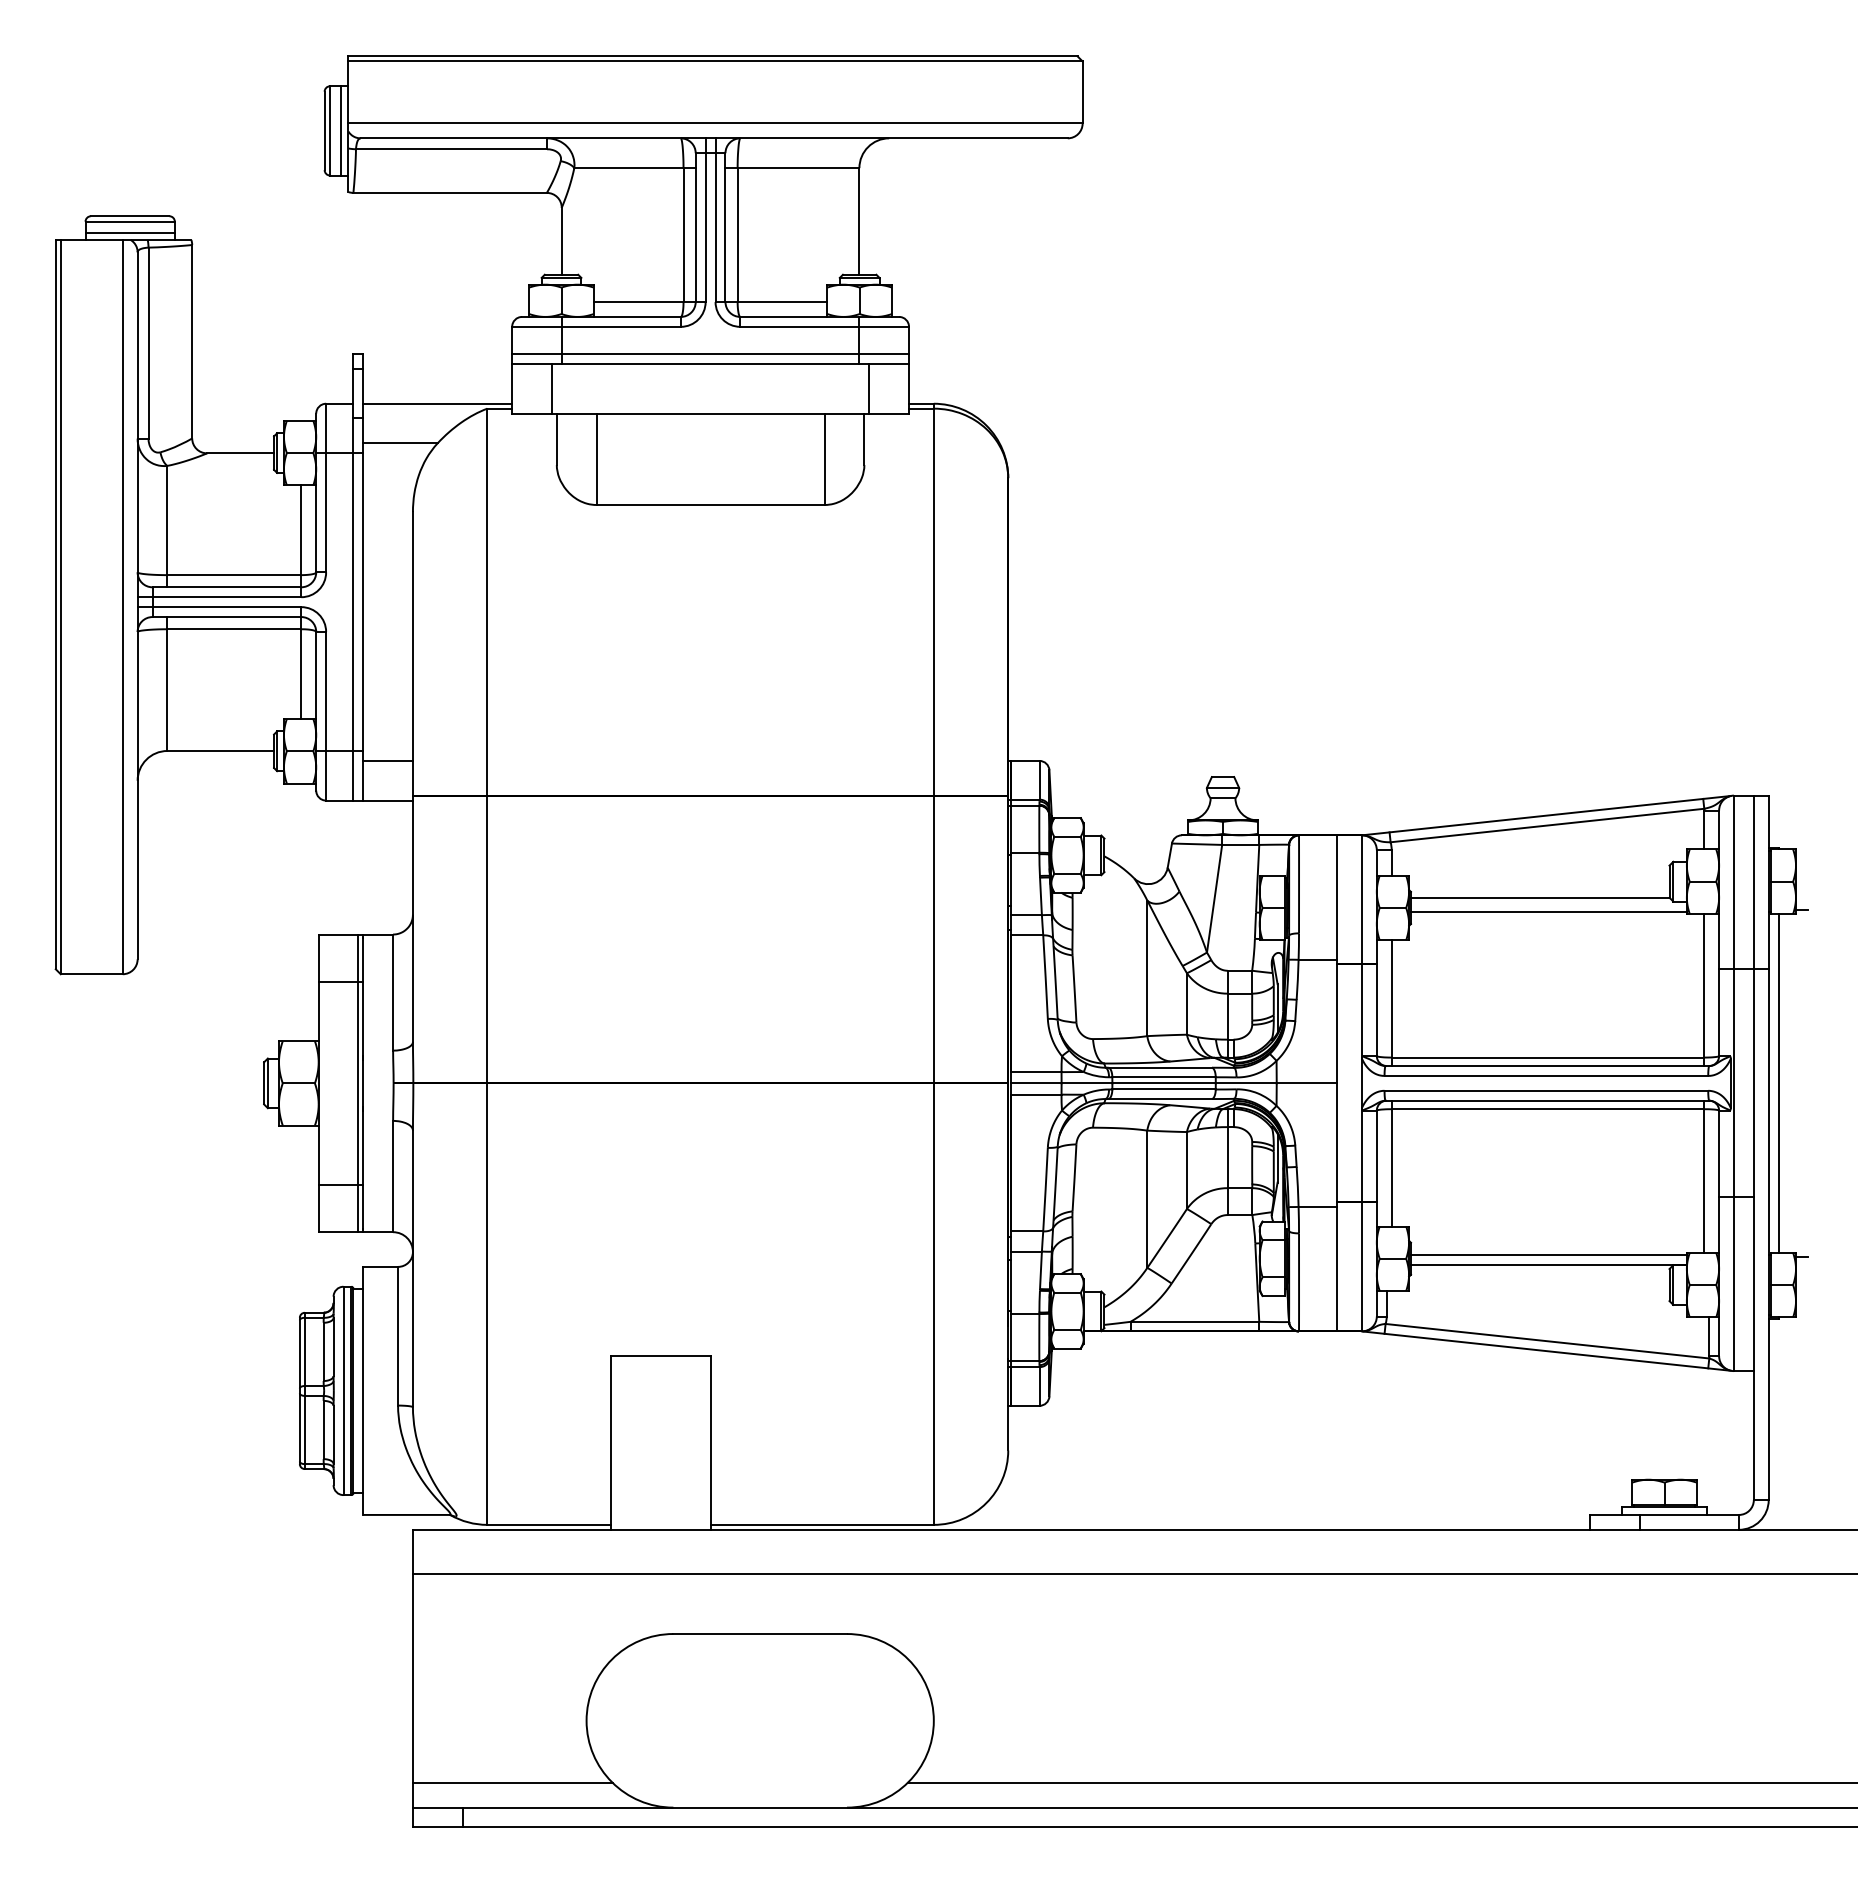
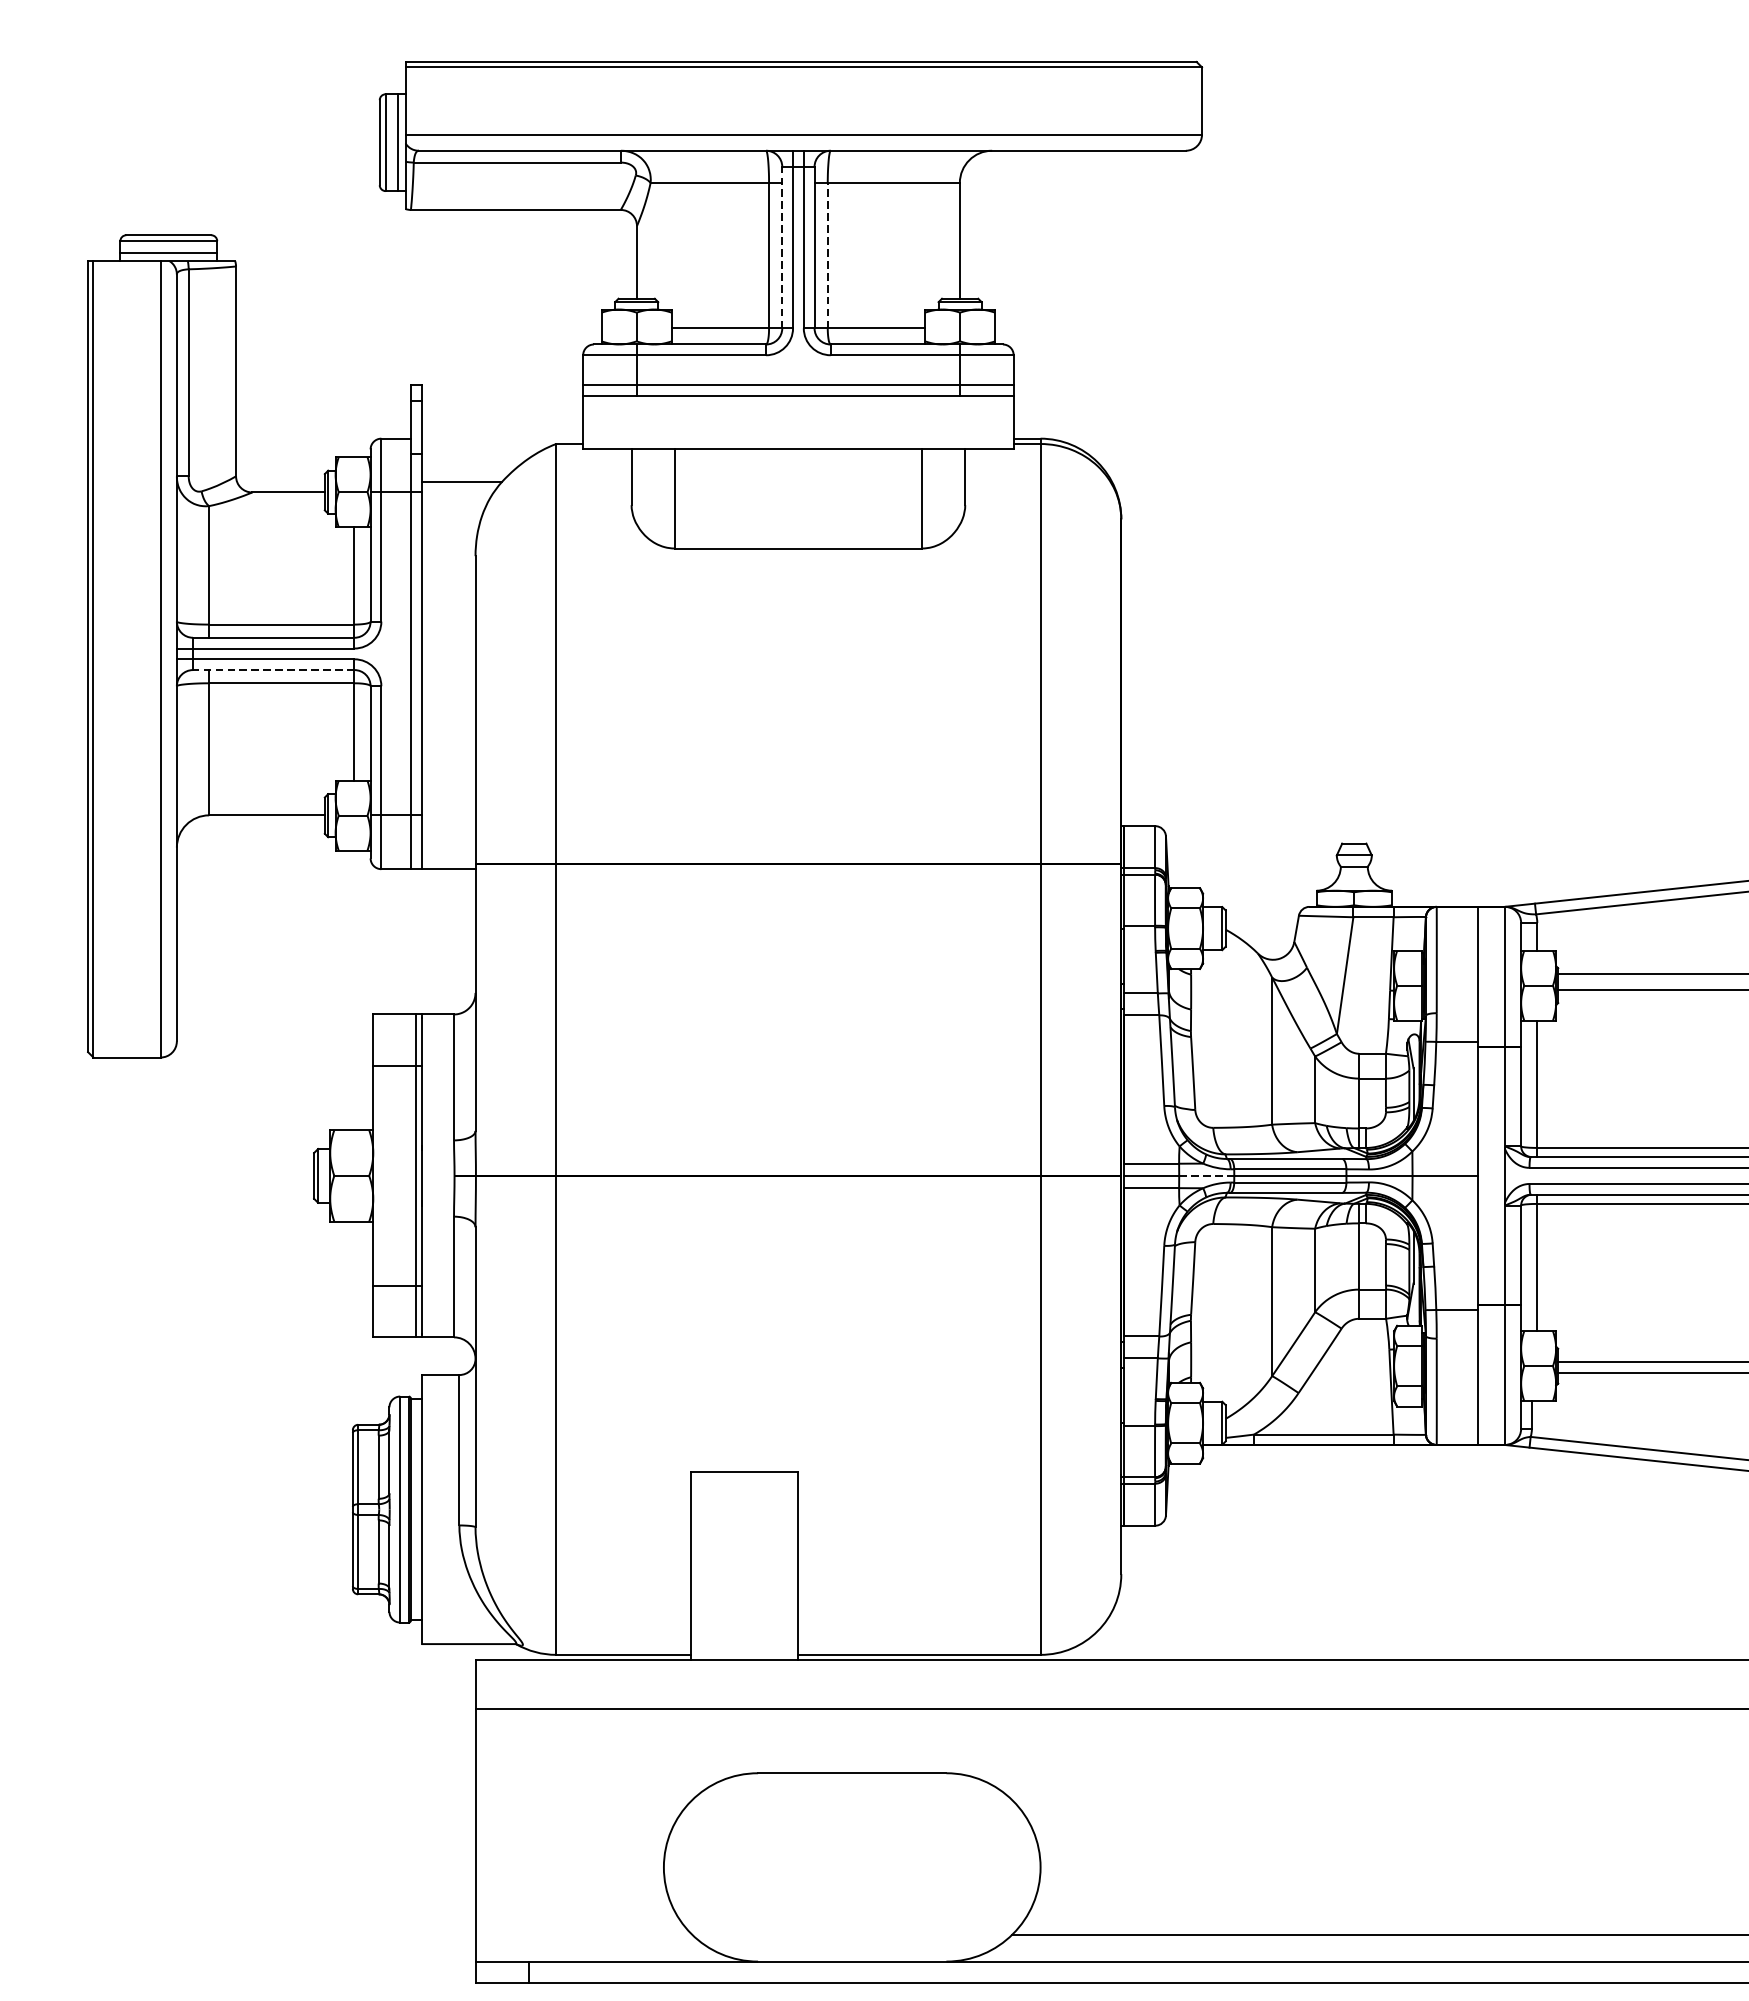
line: (695, 227) -> (782, 247), solid -> dashed
line: (737, 235) -> (827, 256), solid -> dashed
line: (551, 388) -> (625, 422), removed
line: (869, 388) -> (970, 422), removed
line: (437, 403) -> (502, 438), removed
line: (226, 617) -> (273, 670), solid -> dashed
line: (387, 760) -> (447, 825), removed
line: (1087, 1083) -> (1207, 1176), solid -> dashed
line: (512, 1782) -> (583, 1934), removed

